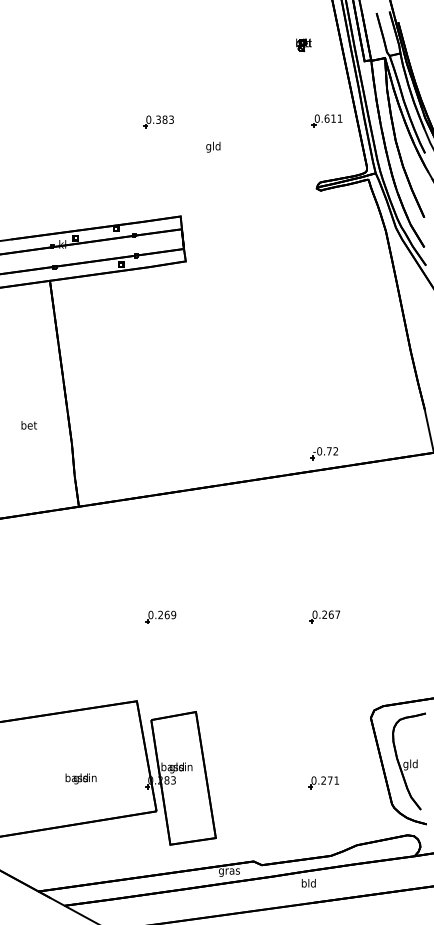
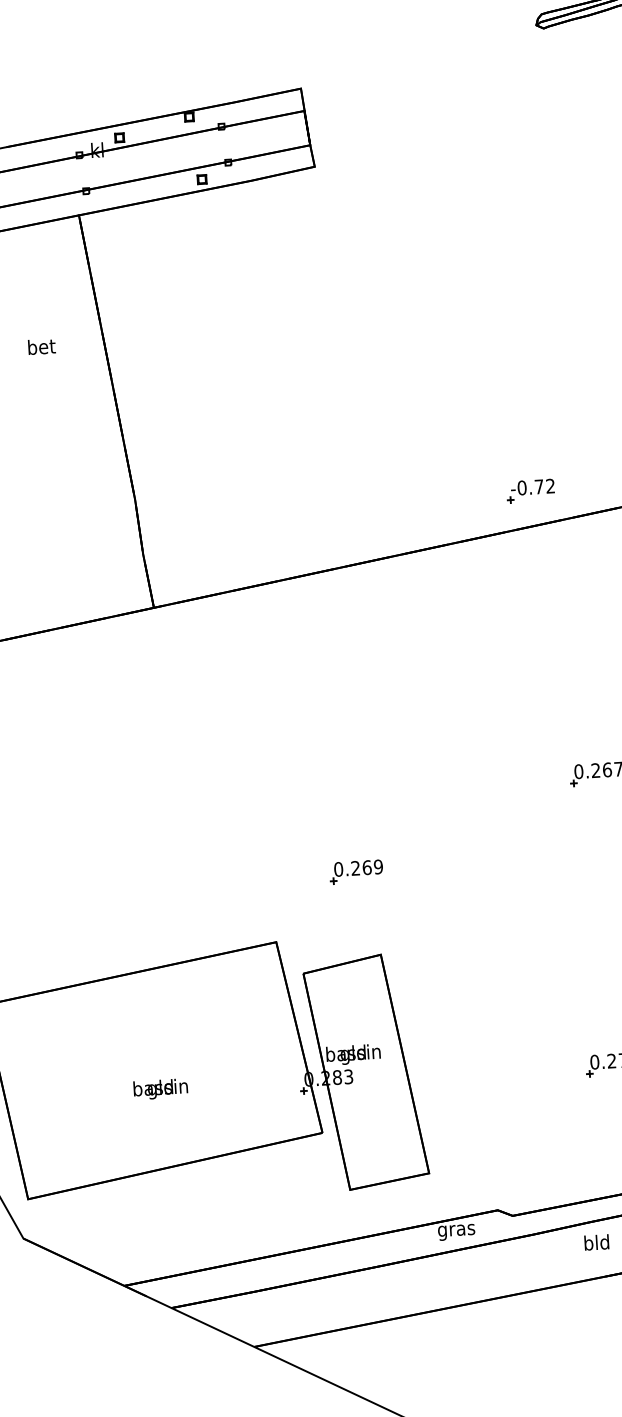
text: (28, 425) -> (40, 347), moved
part: (323, 453) -> (529, 491), moved
part: (160, 616) -> (355, 871), moved
text: (80, 778) -> (159, 1088), moved

